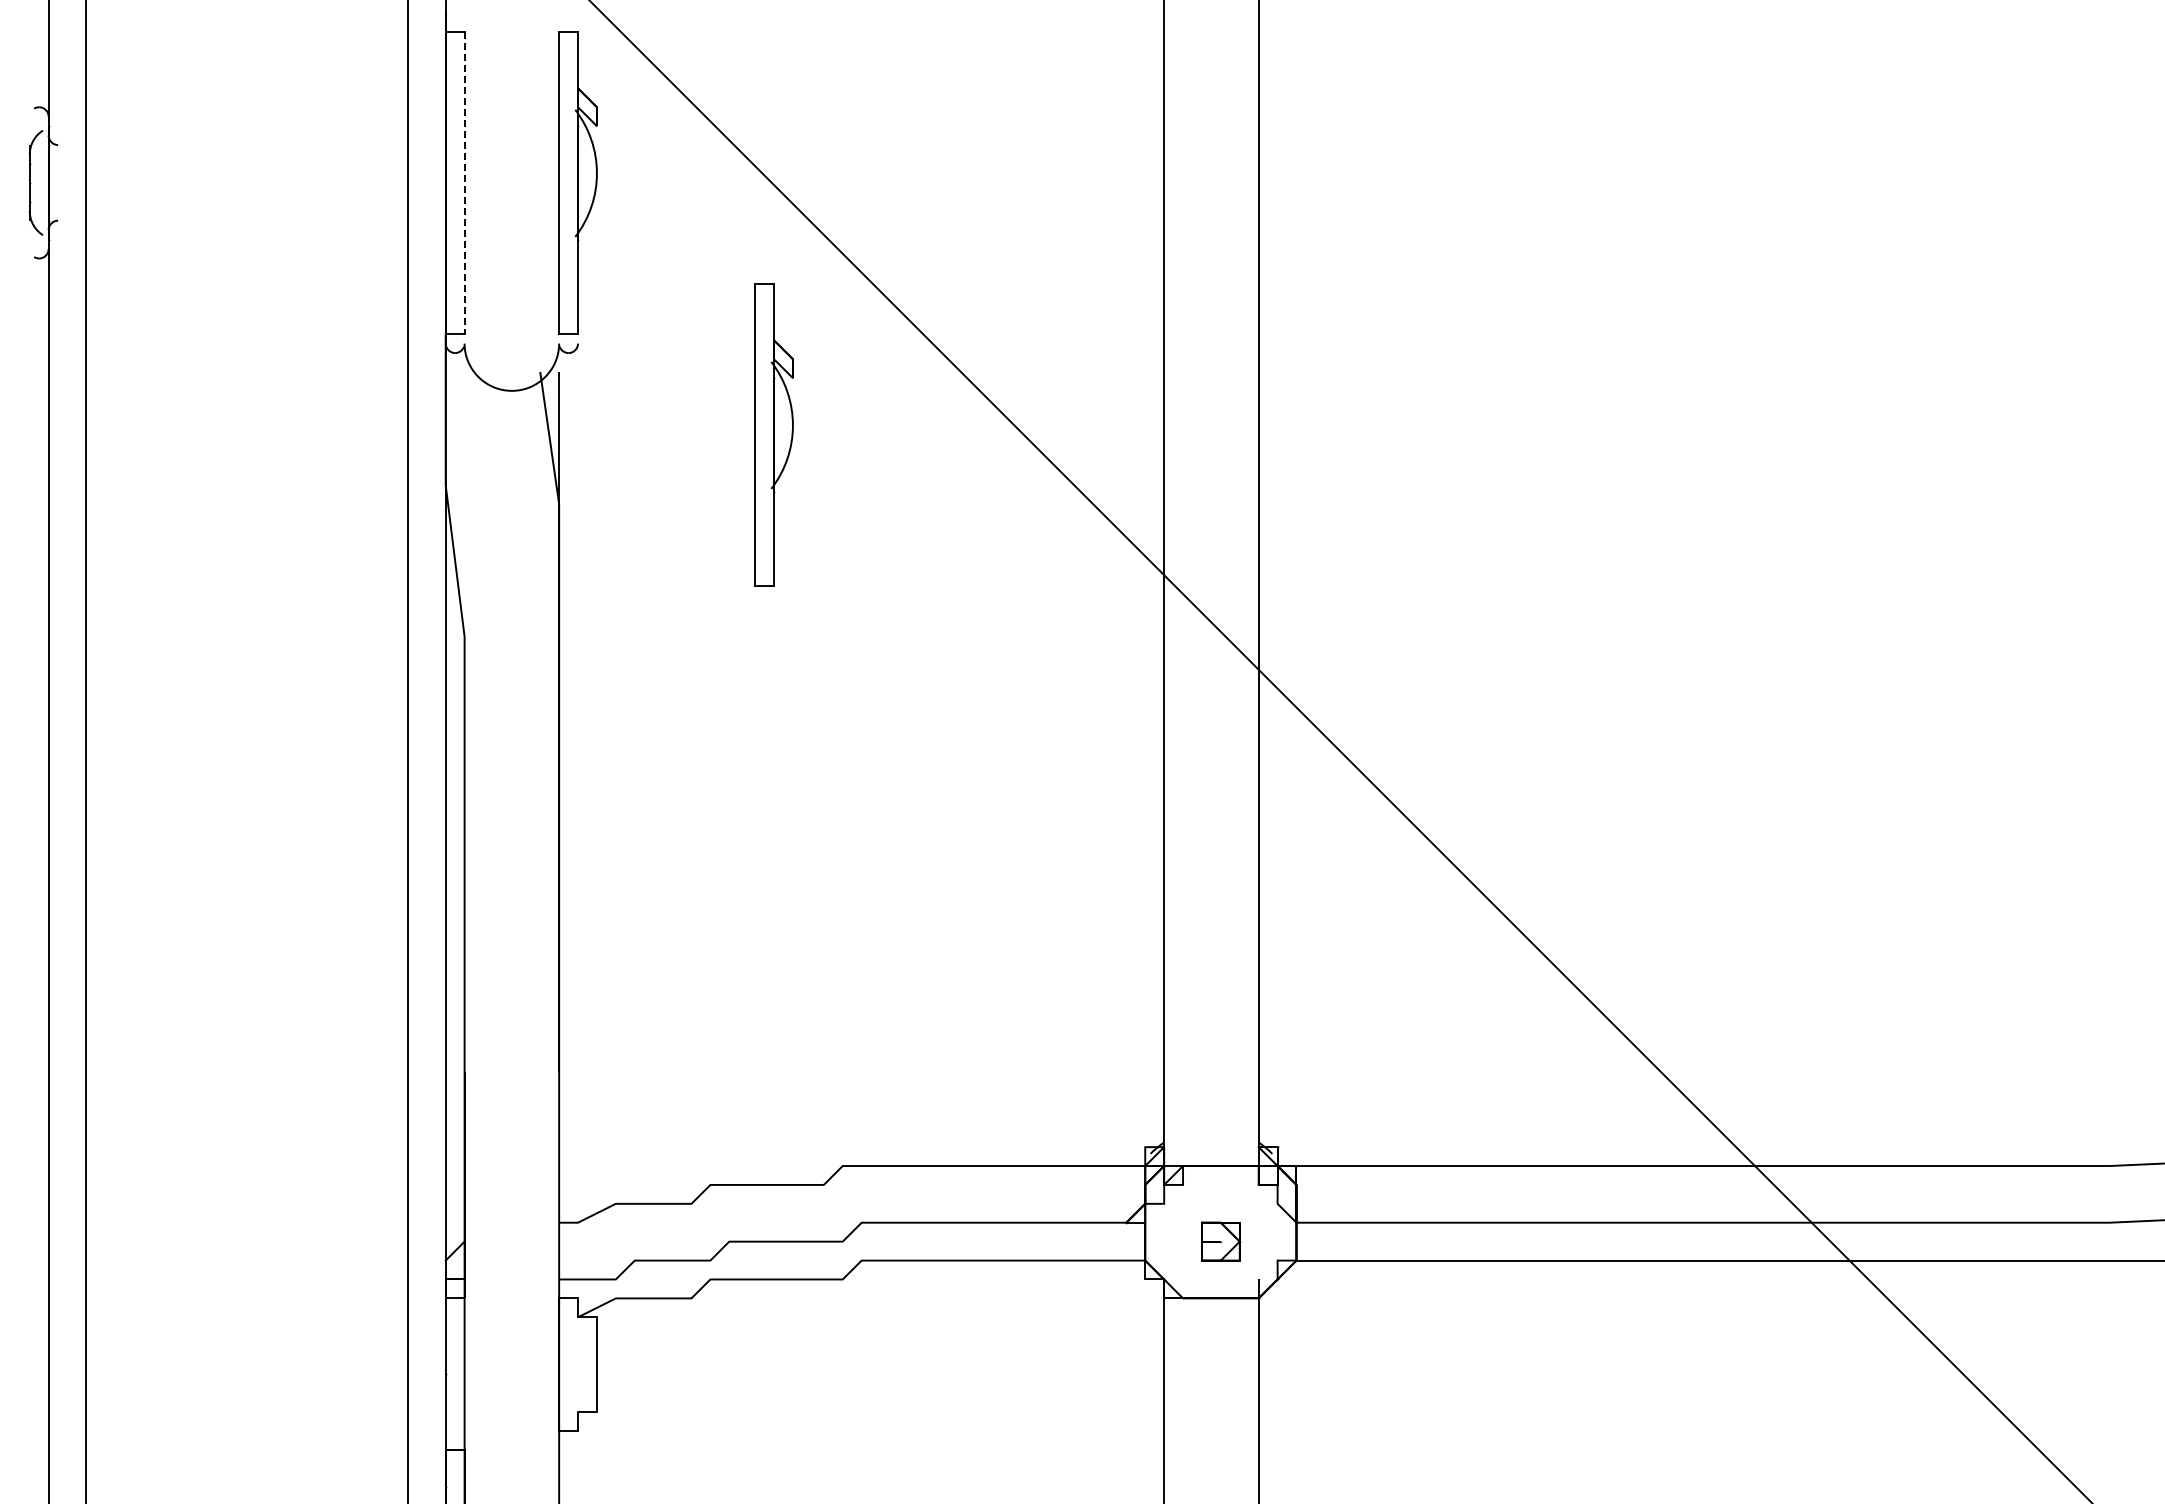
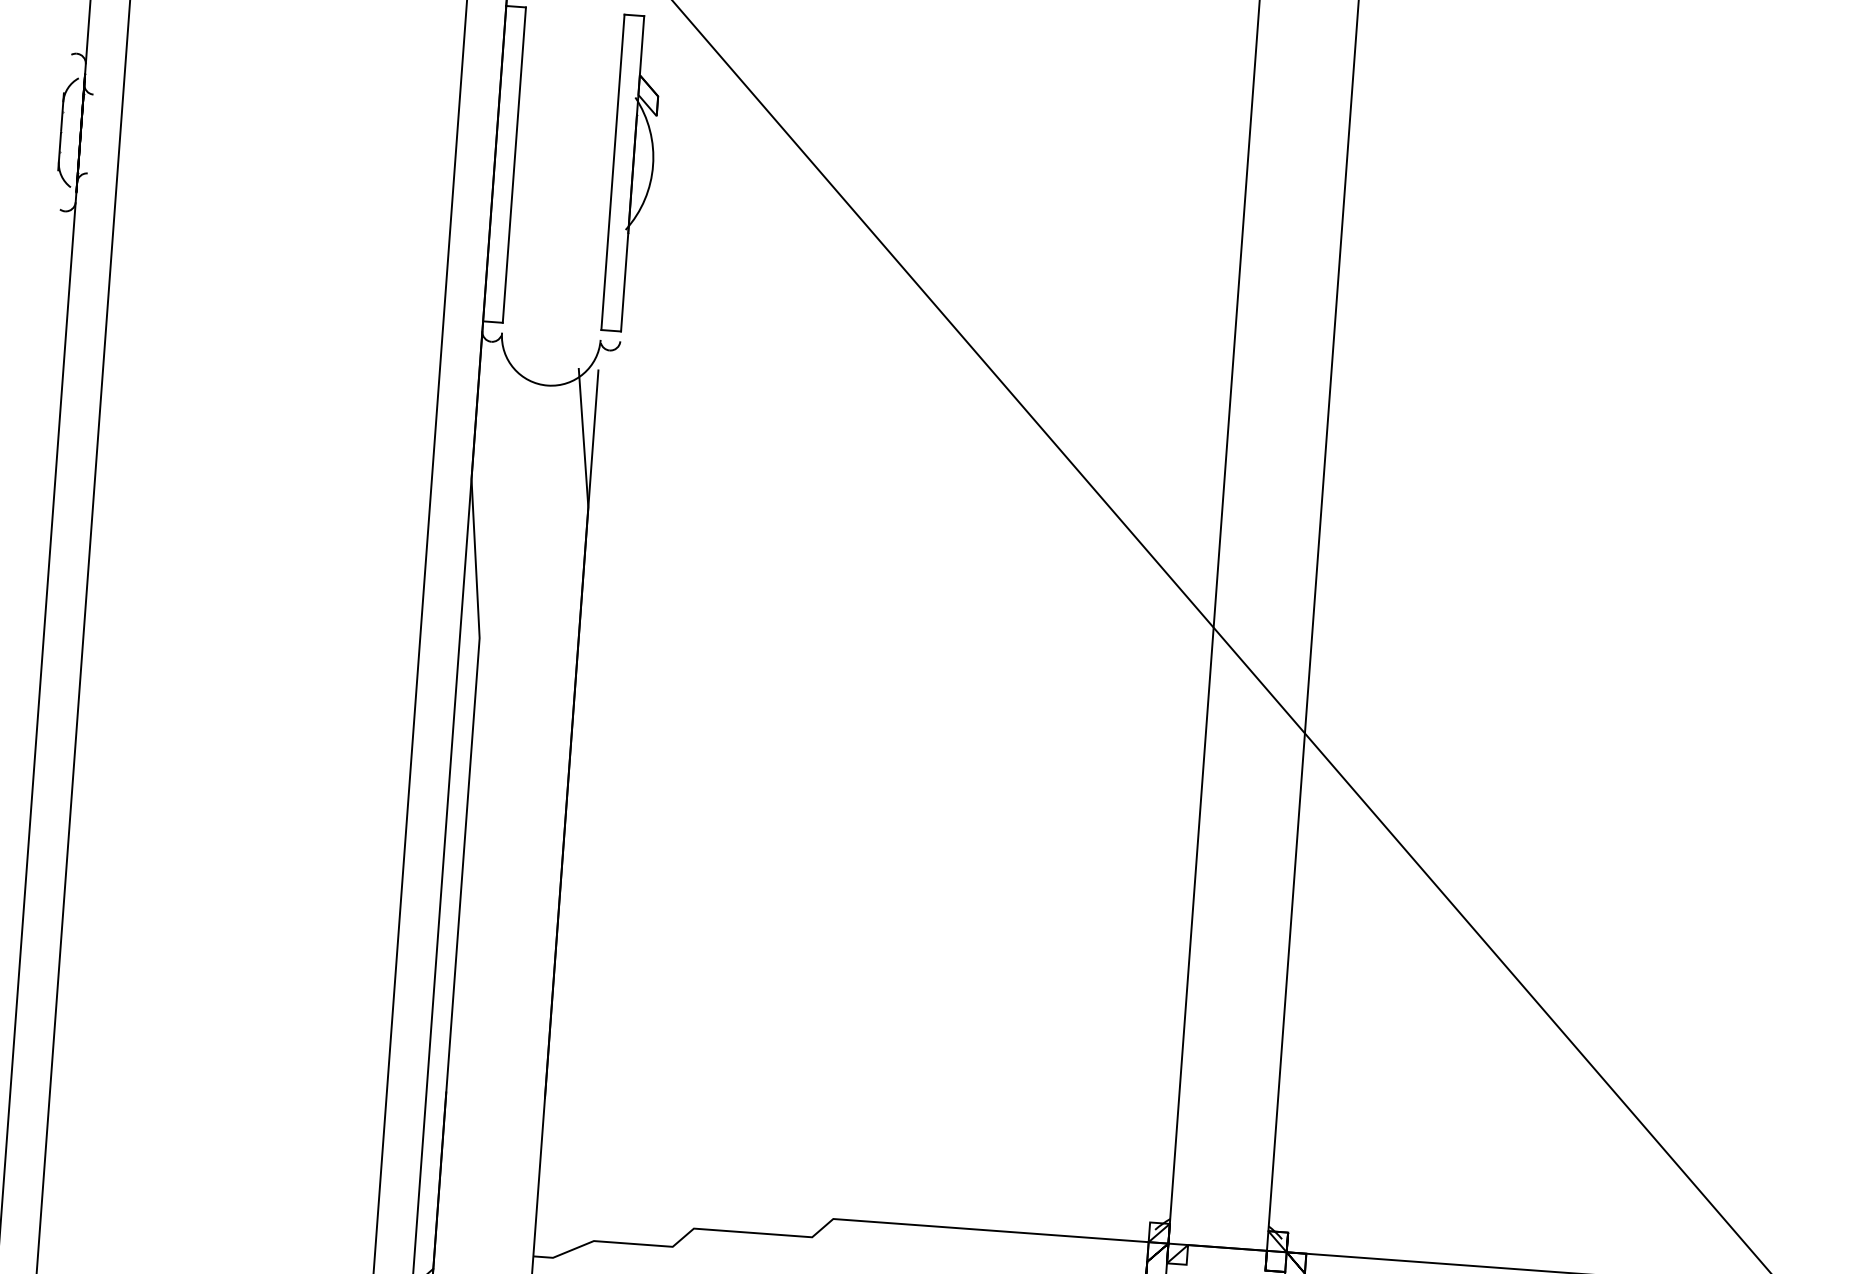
line: (464, 183) -> (514, 165), dashed -> solid
part: (773, 434) -> (817, 451), removed

